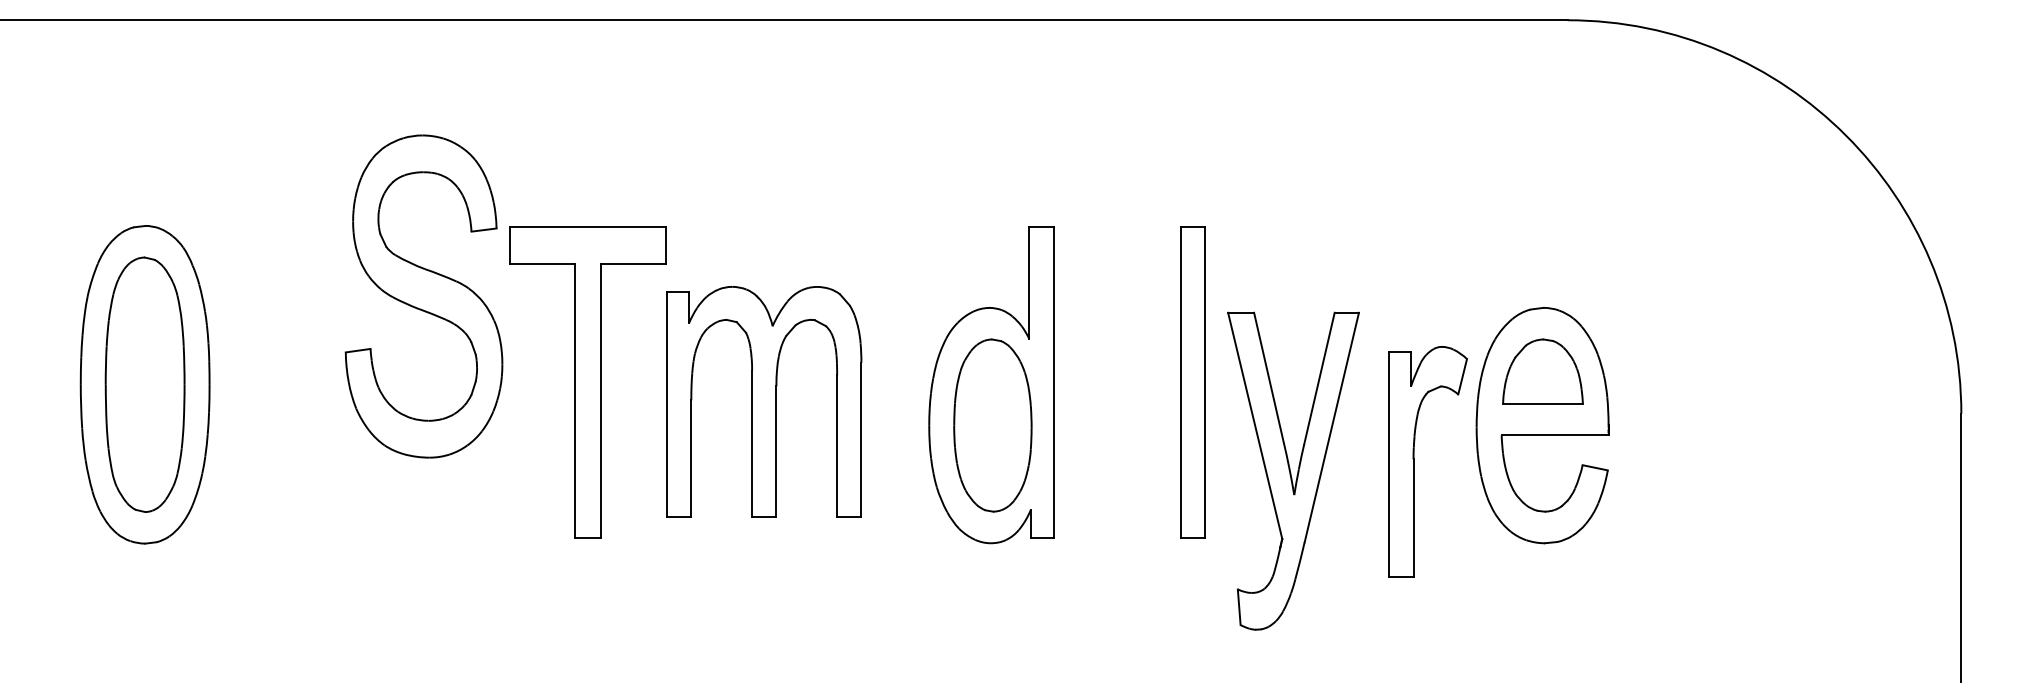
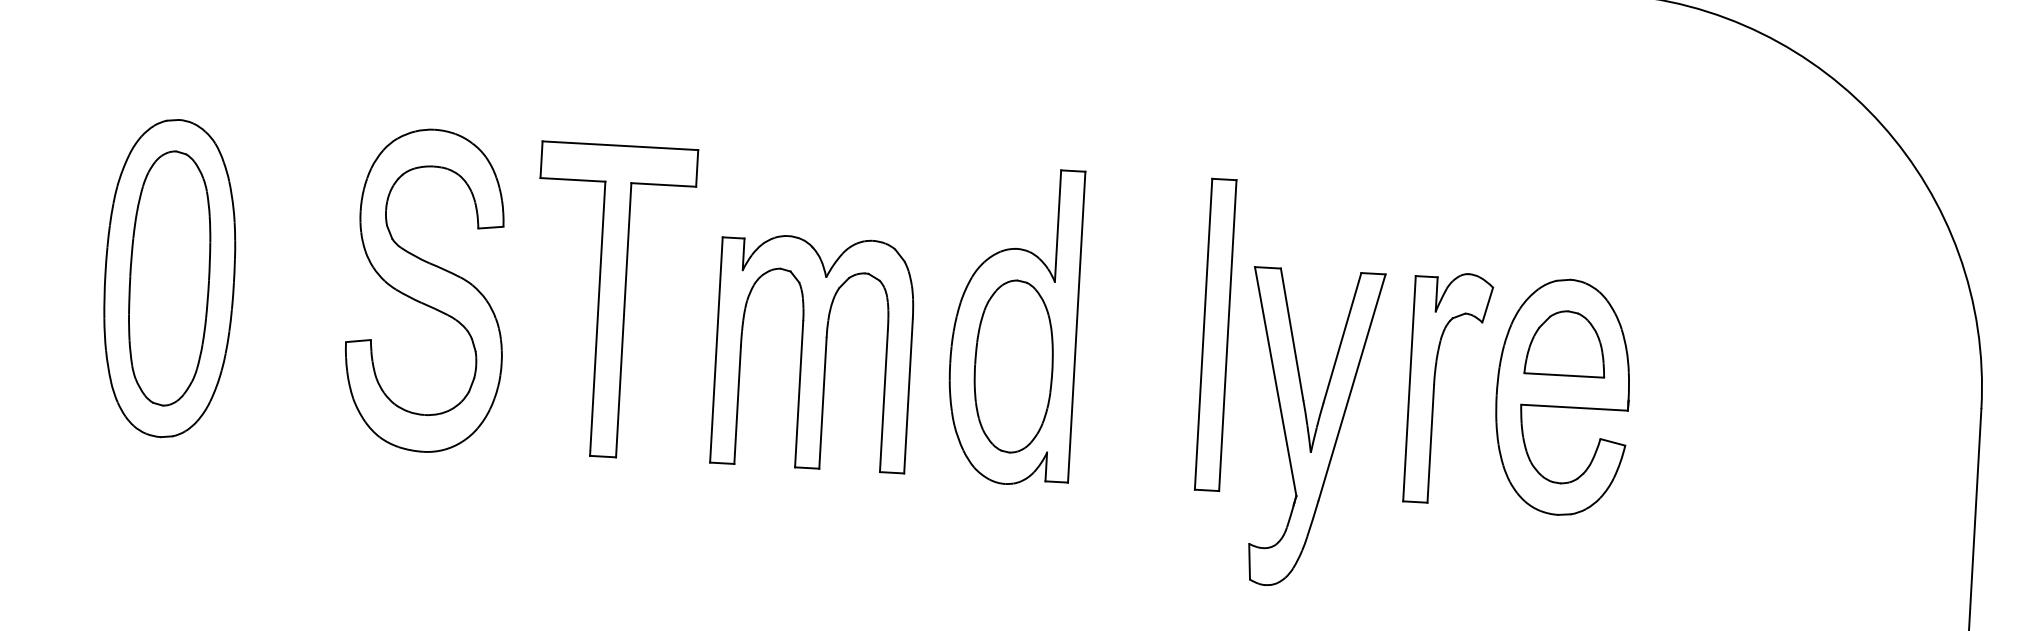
part: (423, 296) -> (426, 290), moved
part: (764, 401) -> (813, 352), moved
part: (1414, 461) -> (1434, 387), moved

